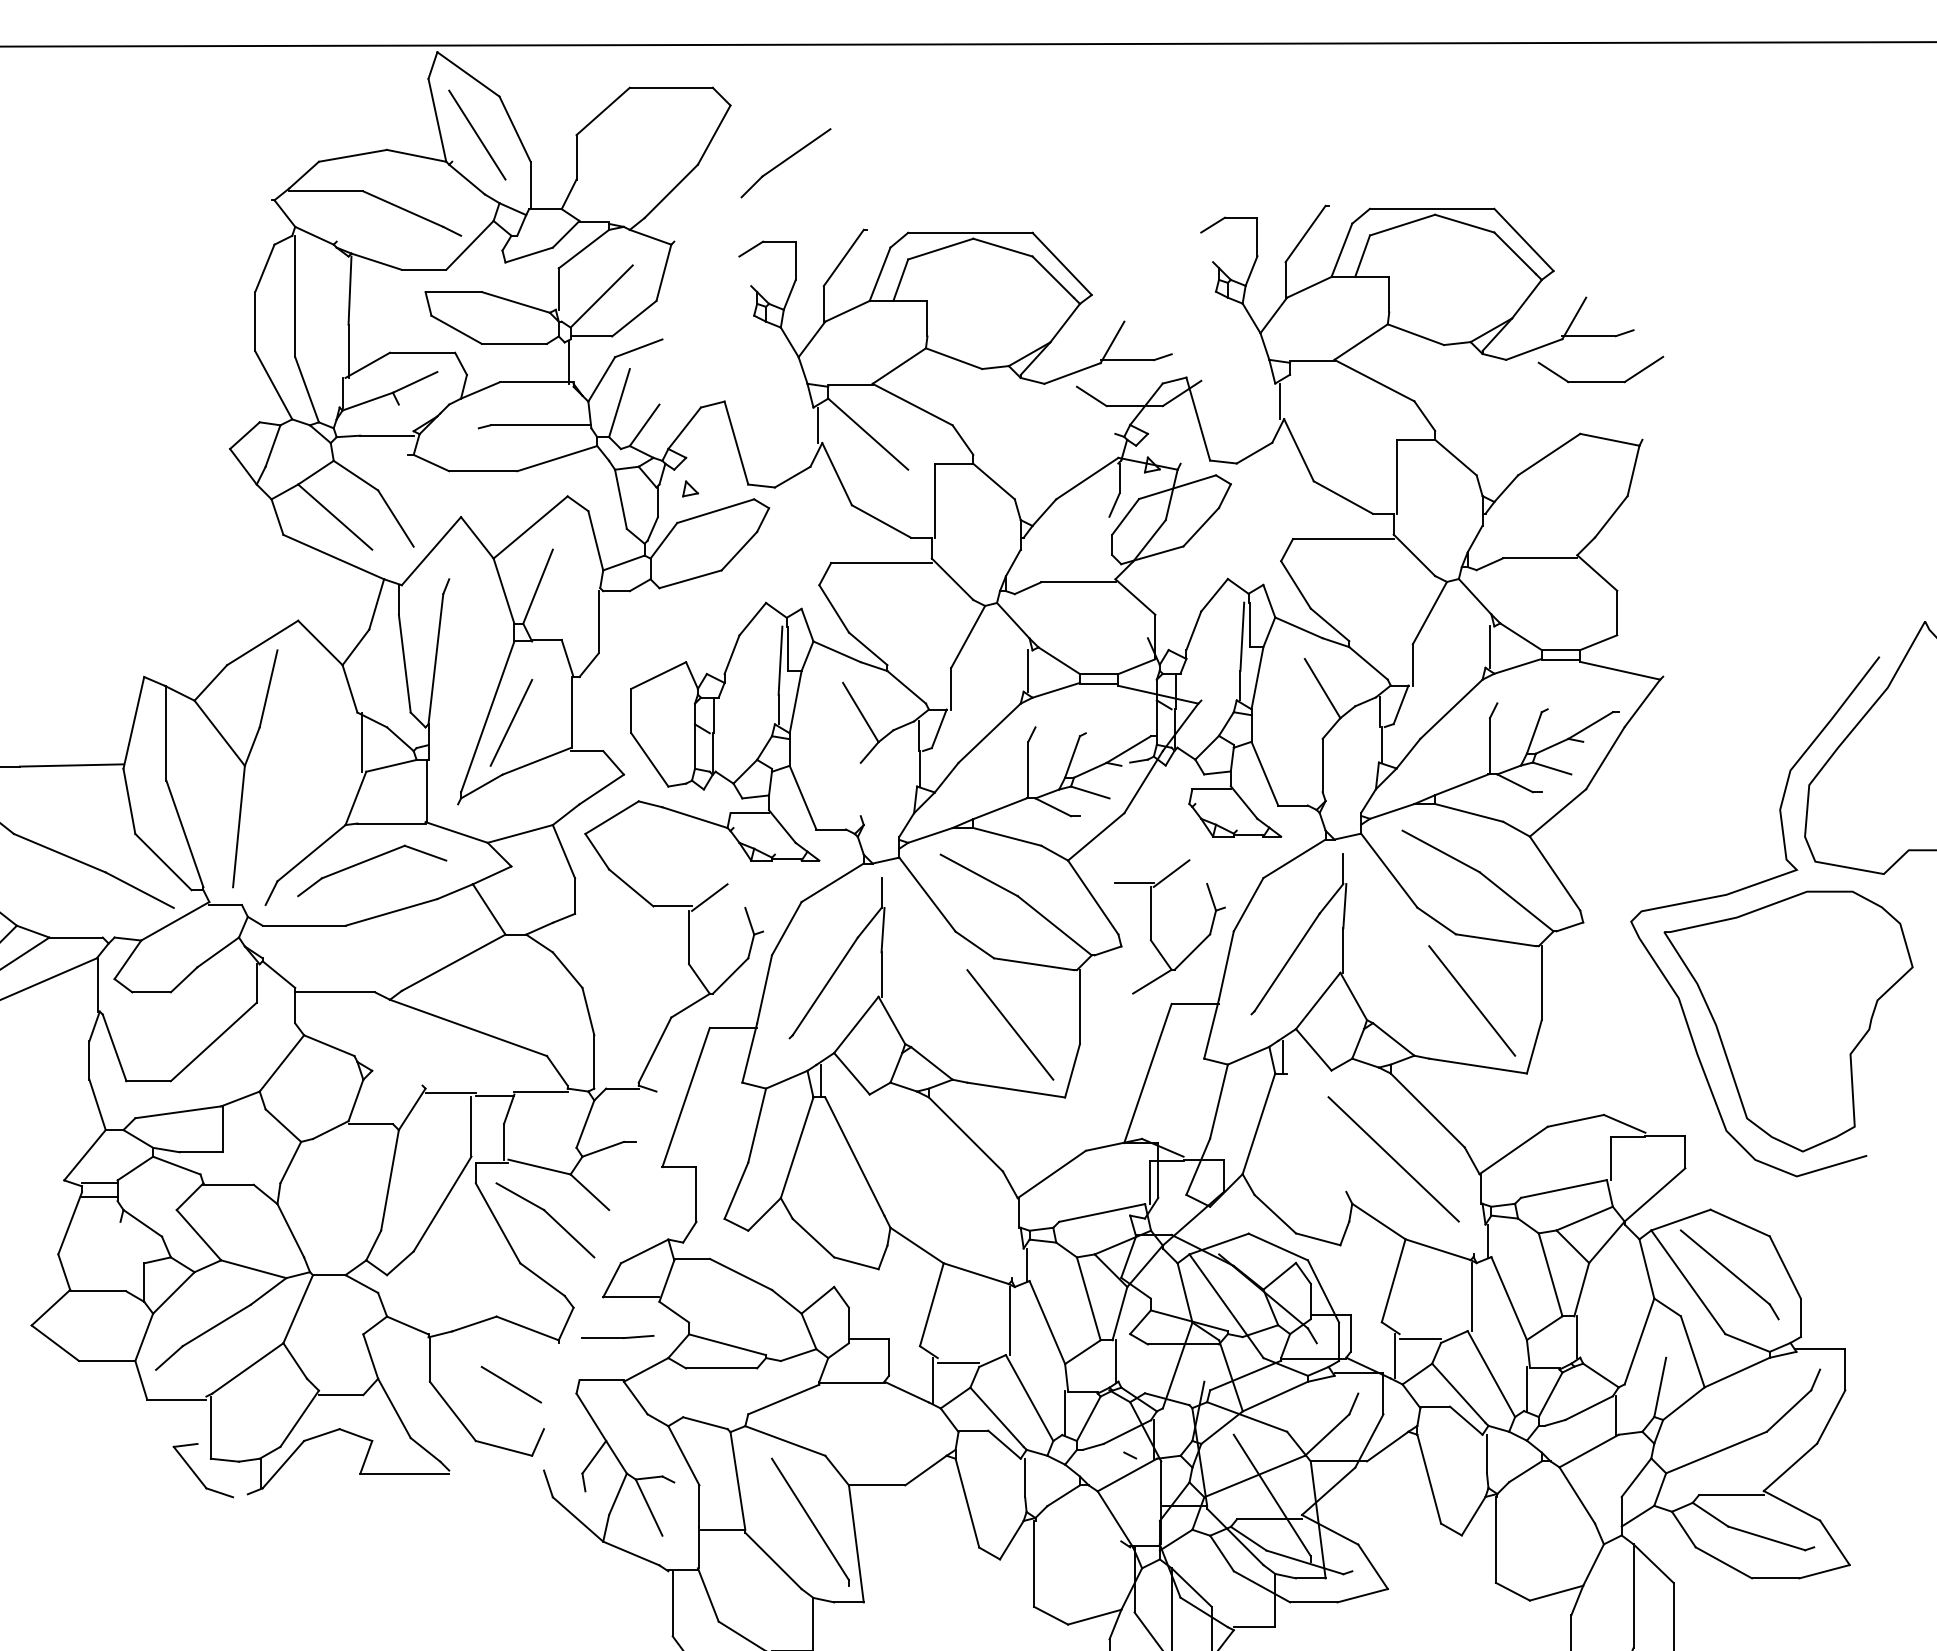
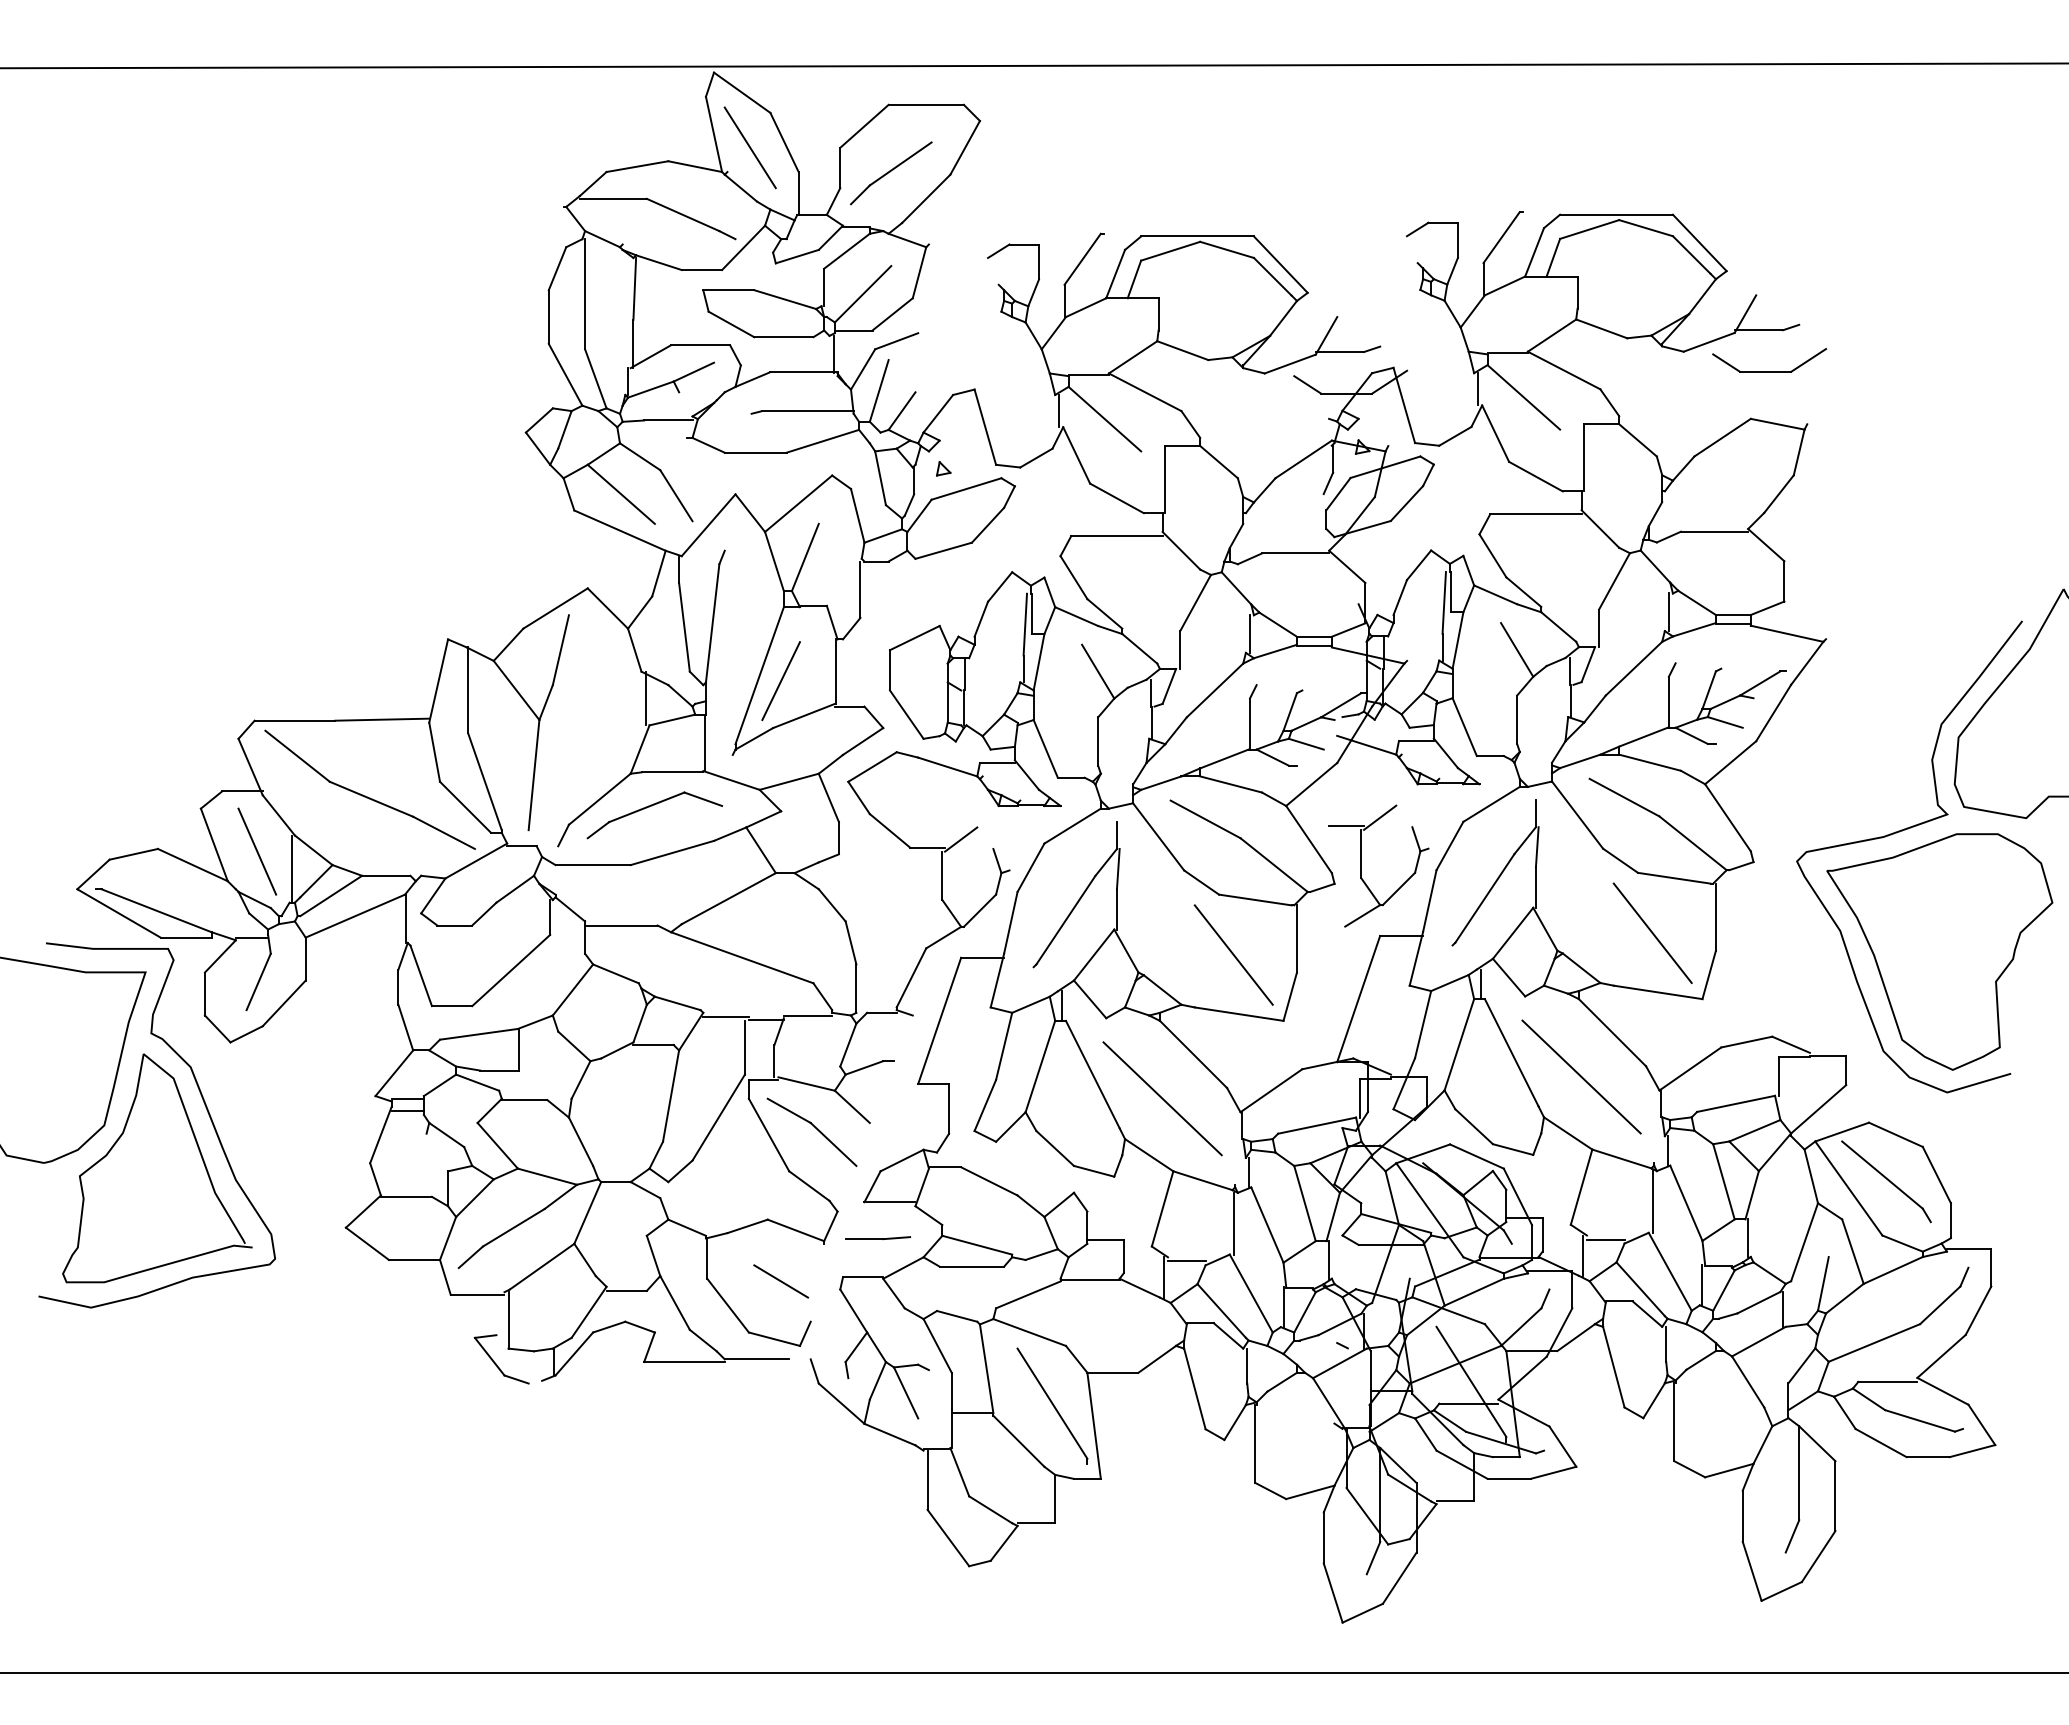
part: (786, 163) -> (891, 173), moved
line: (1329, 410) -> (1523, 397), added
line: (861, 789) -> (1098, 741), added
line: (1156, 792) -> (1366, 744), added
line: (397, 1078) -> (677, 1003), added
line: (1316, 1132) -> (1511, 1052), added
line: (931, 1183) -> (1162, 1098), added
line: (484, 1470) -> (756, 1359), added

